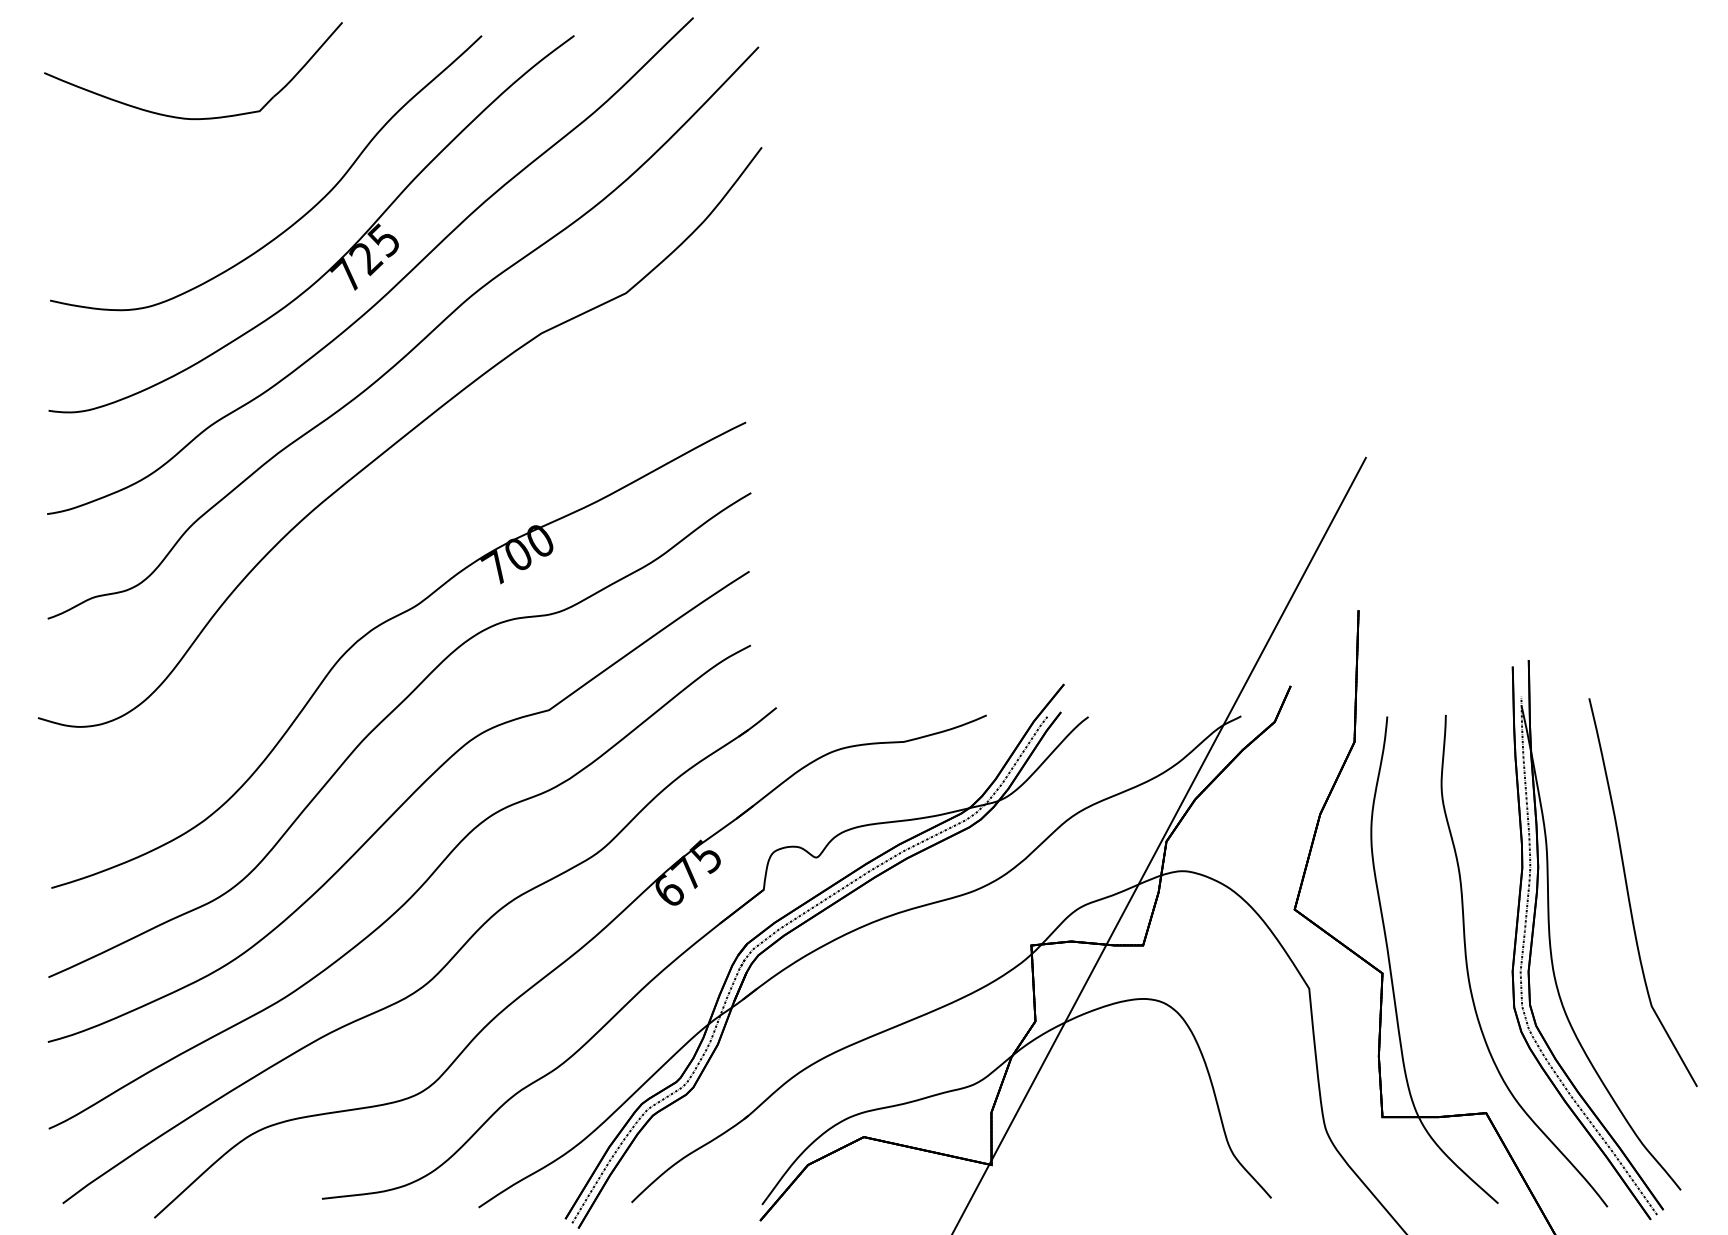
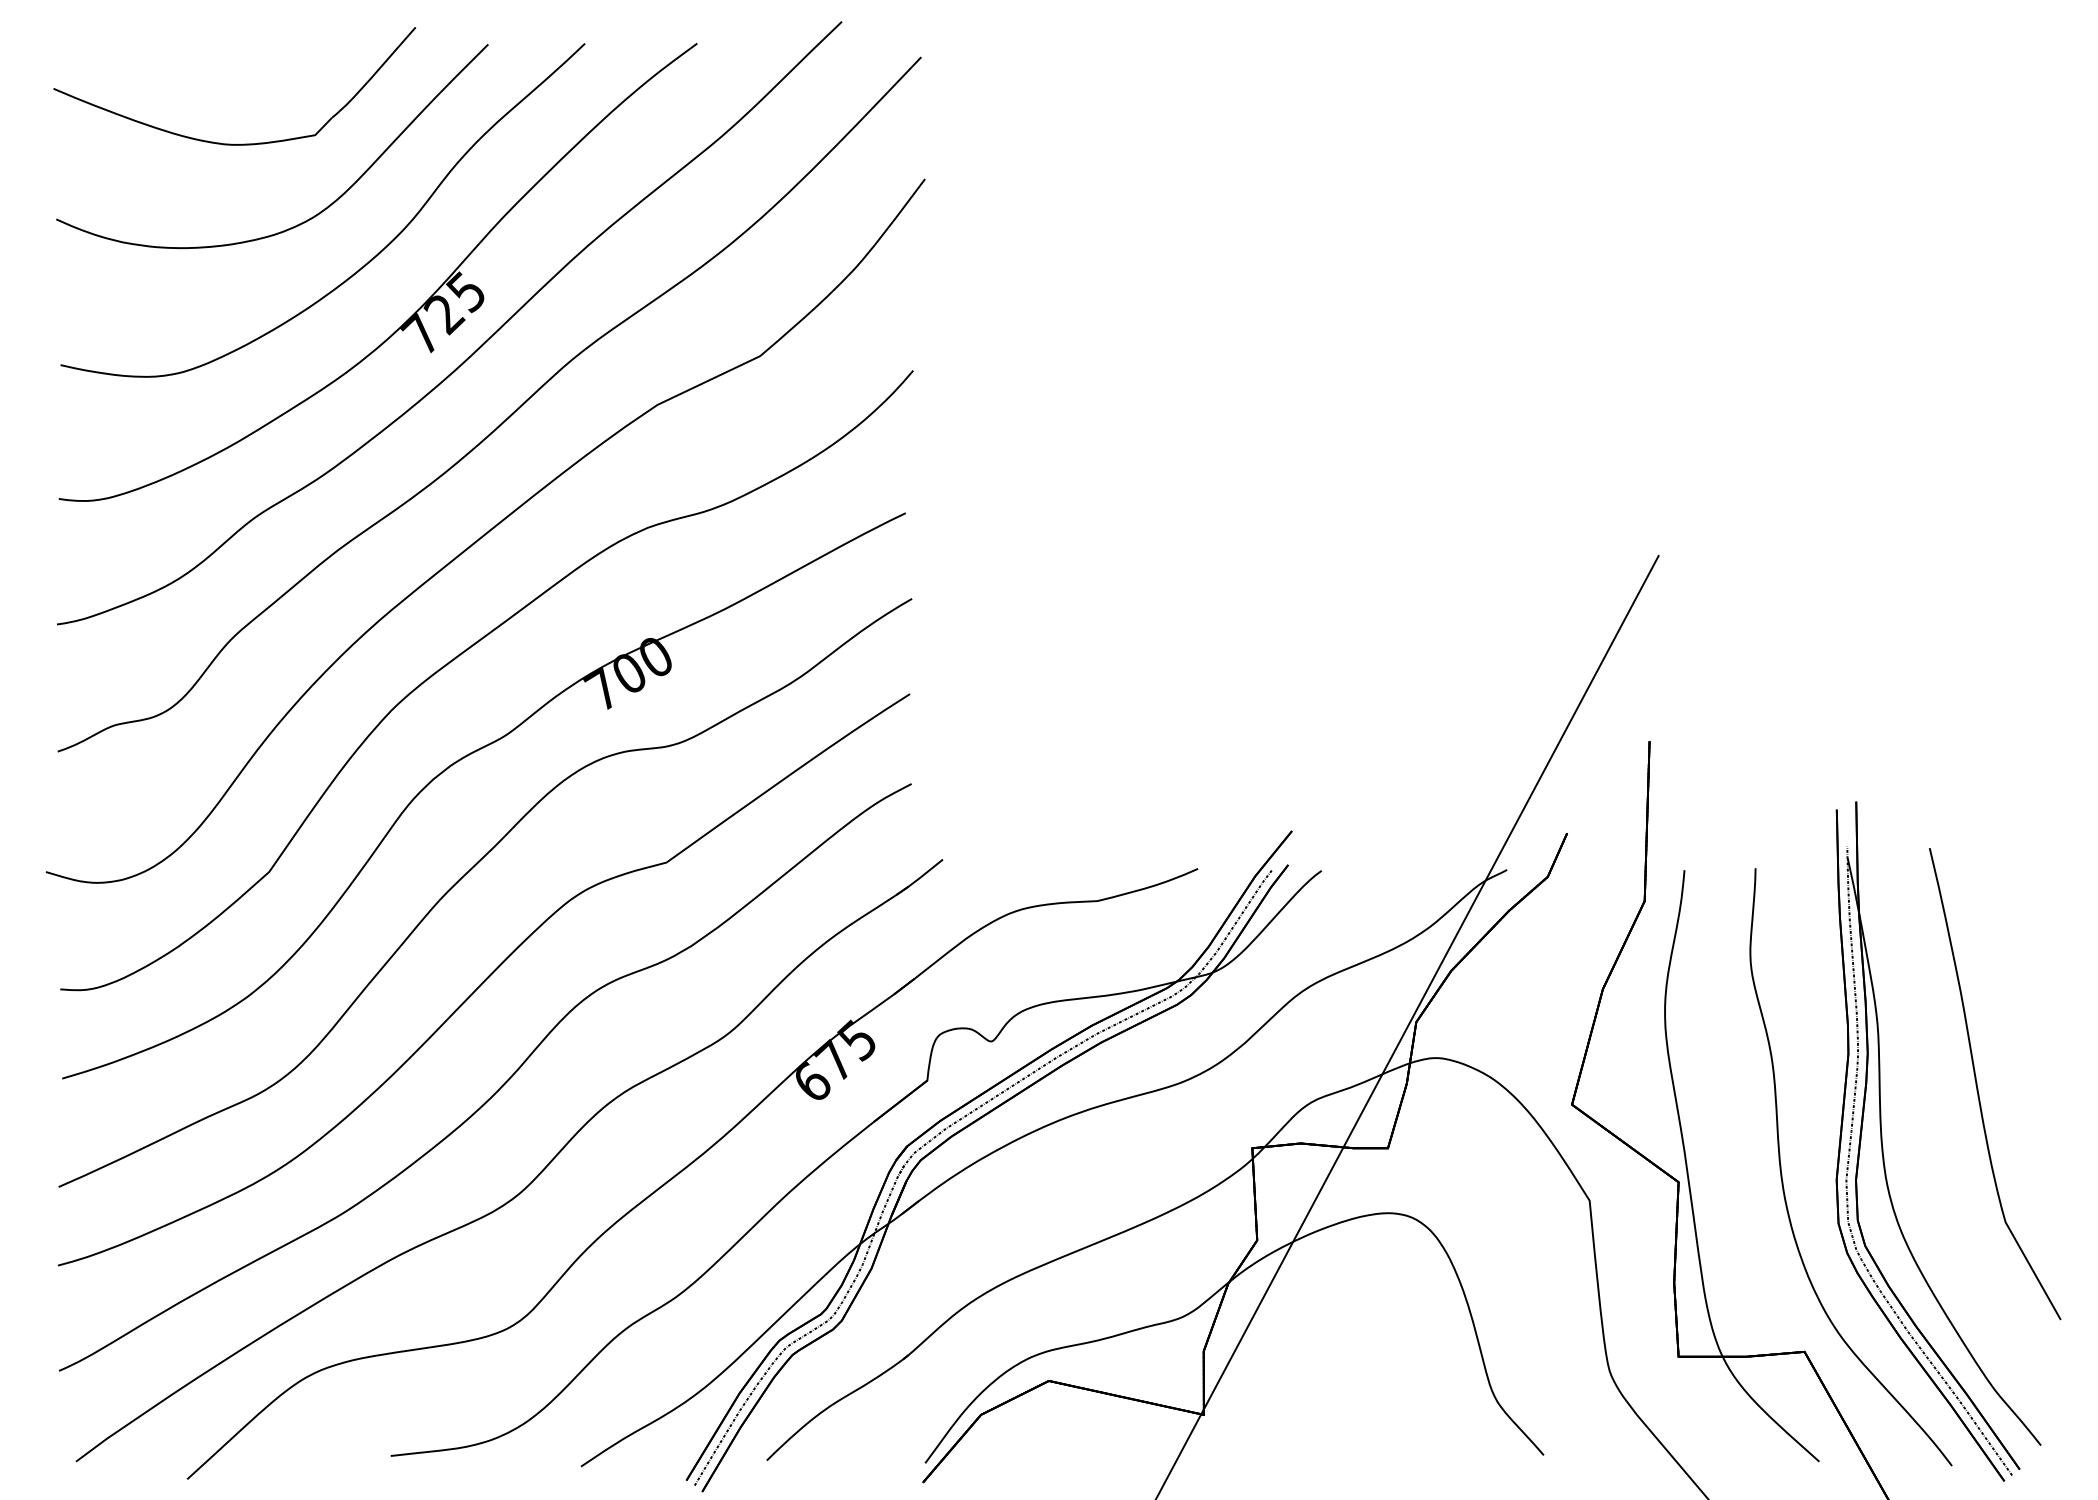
part: (259, 176) -> (315, 214), added
part: (384, 536) -> (466, 651), added

